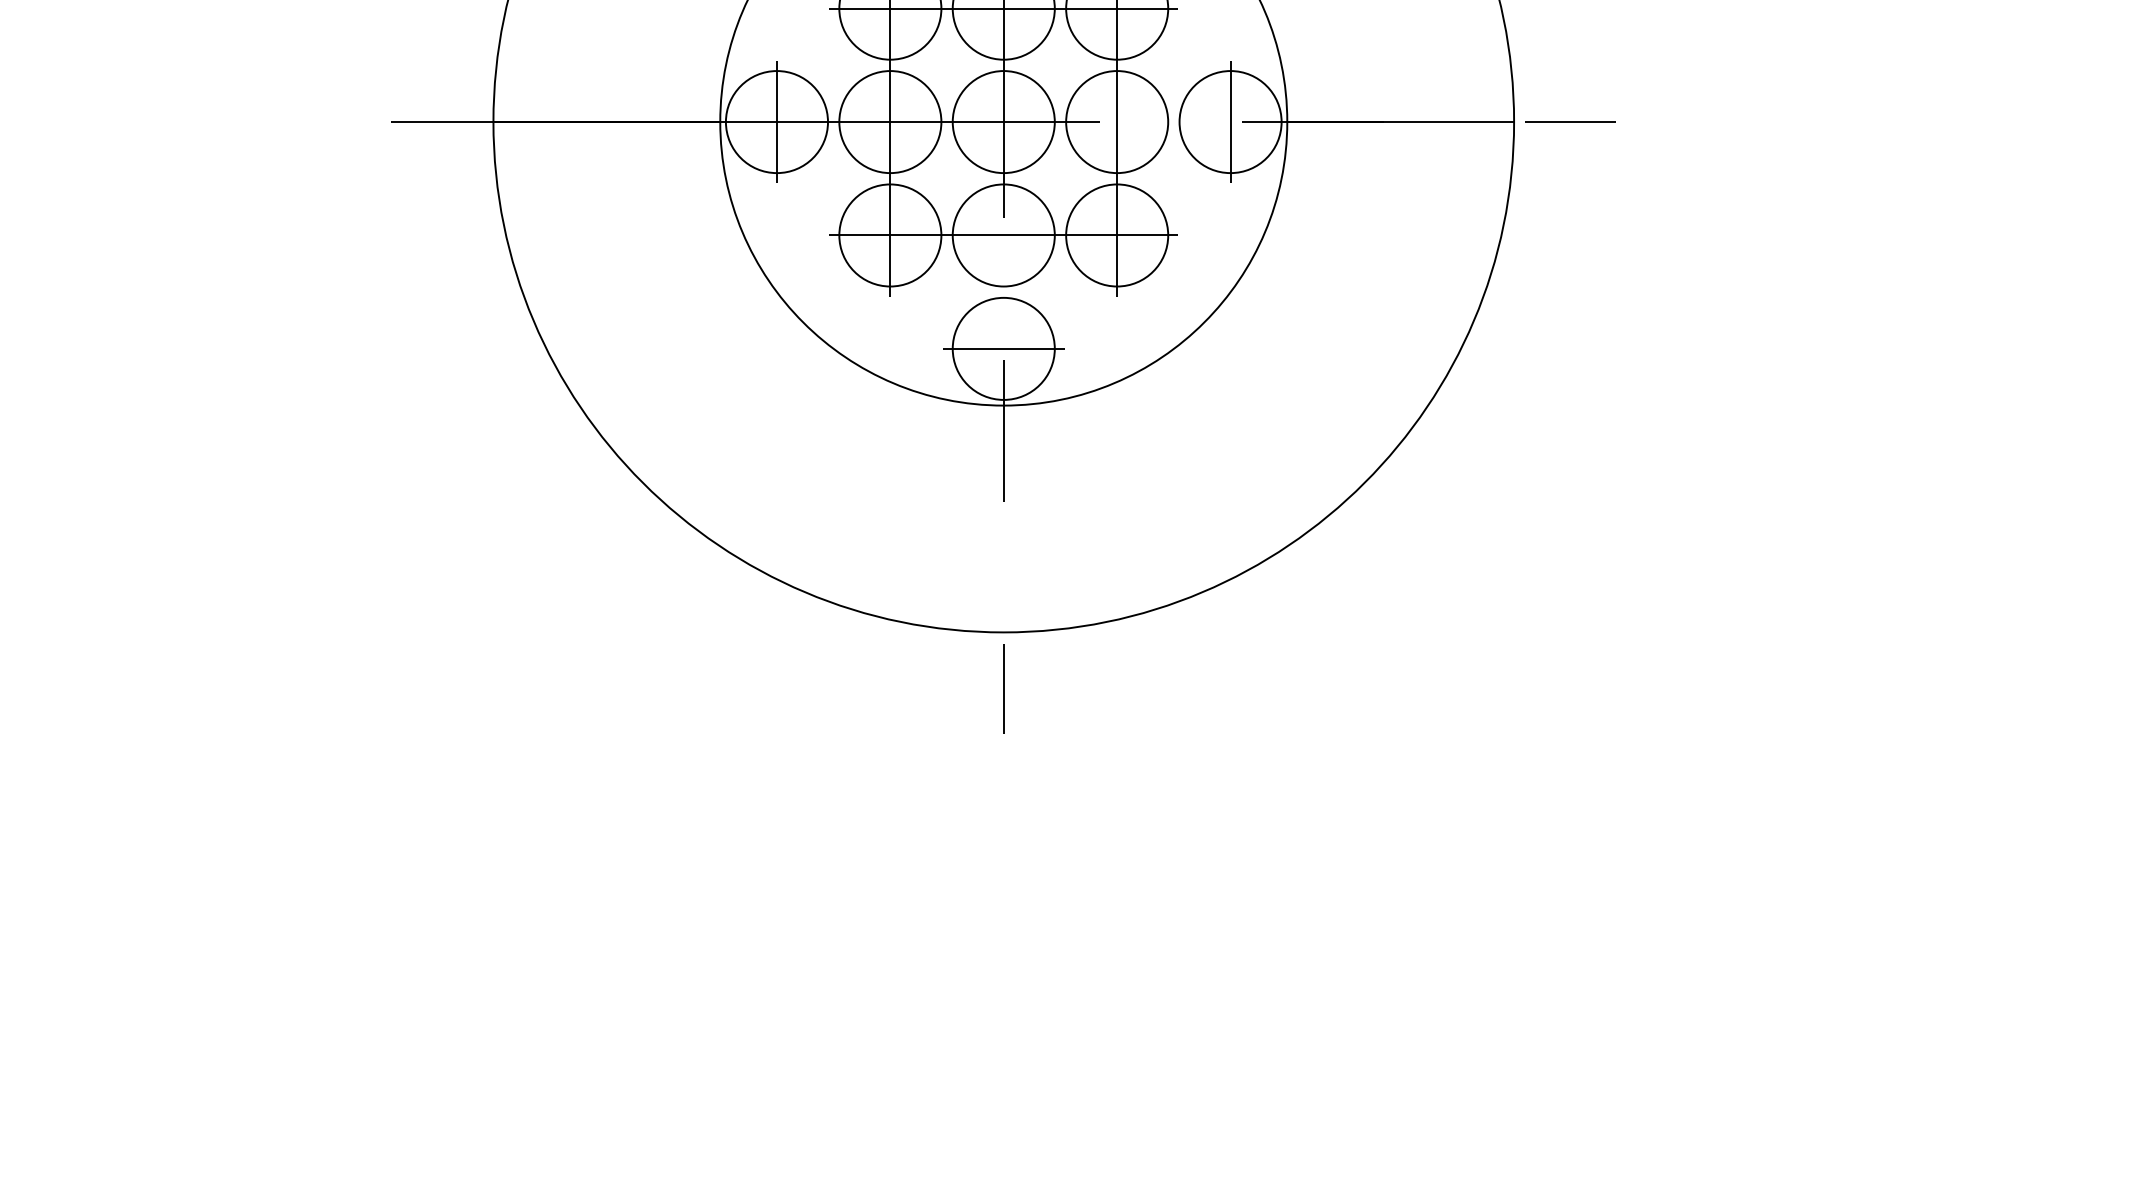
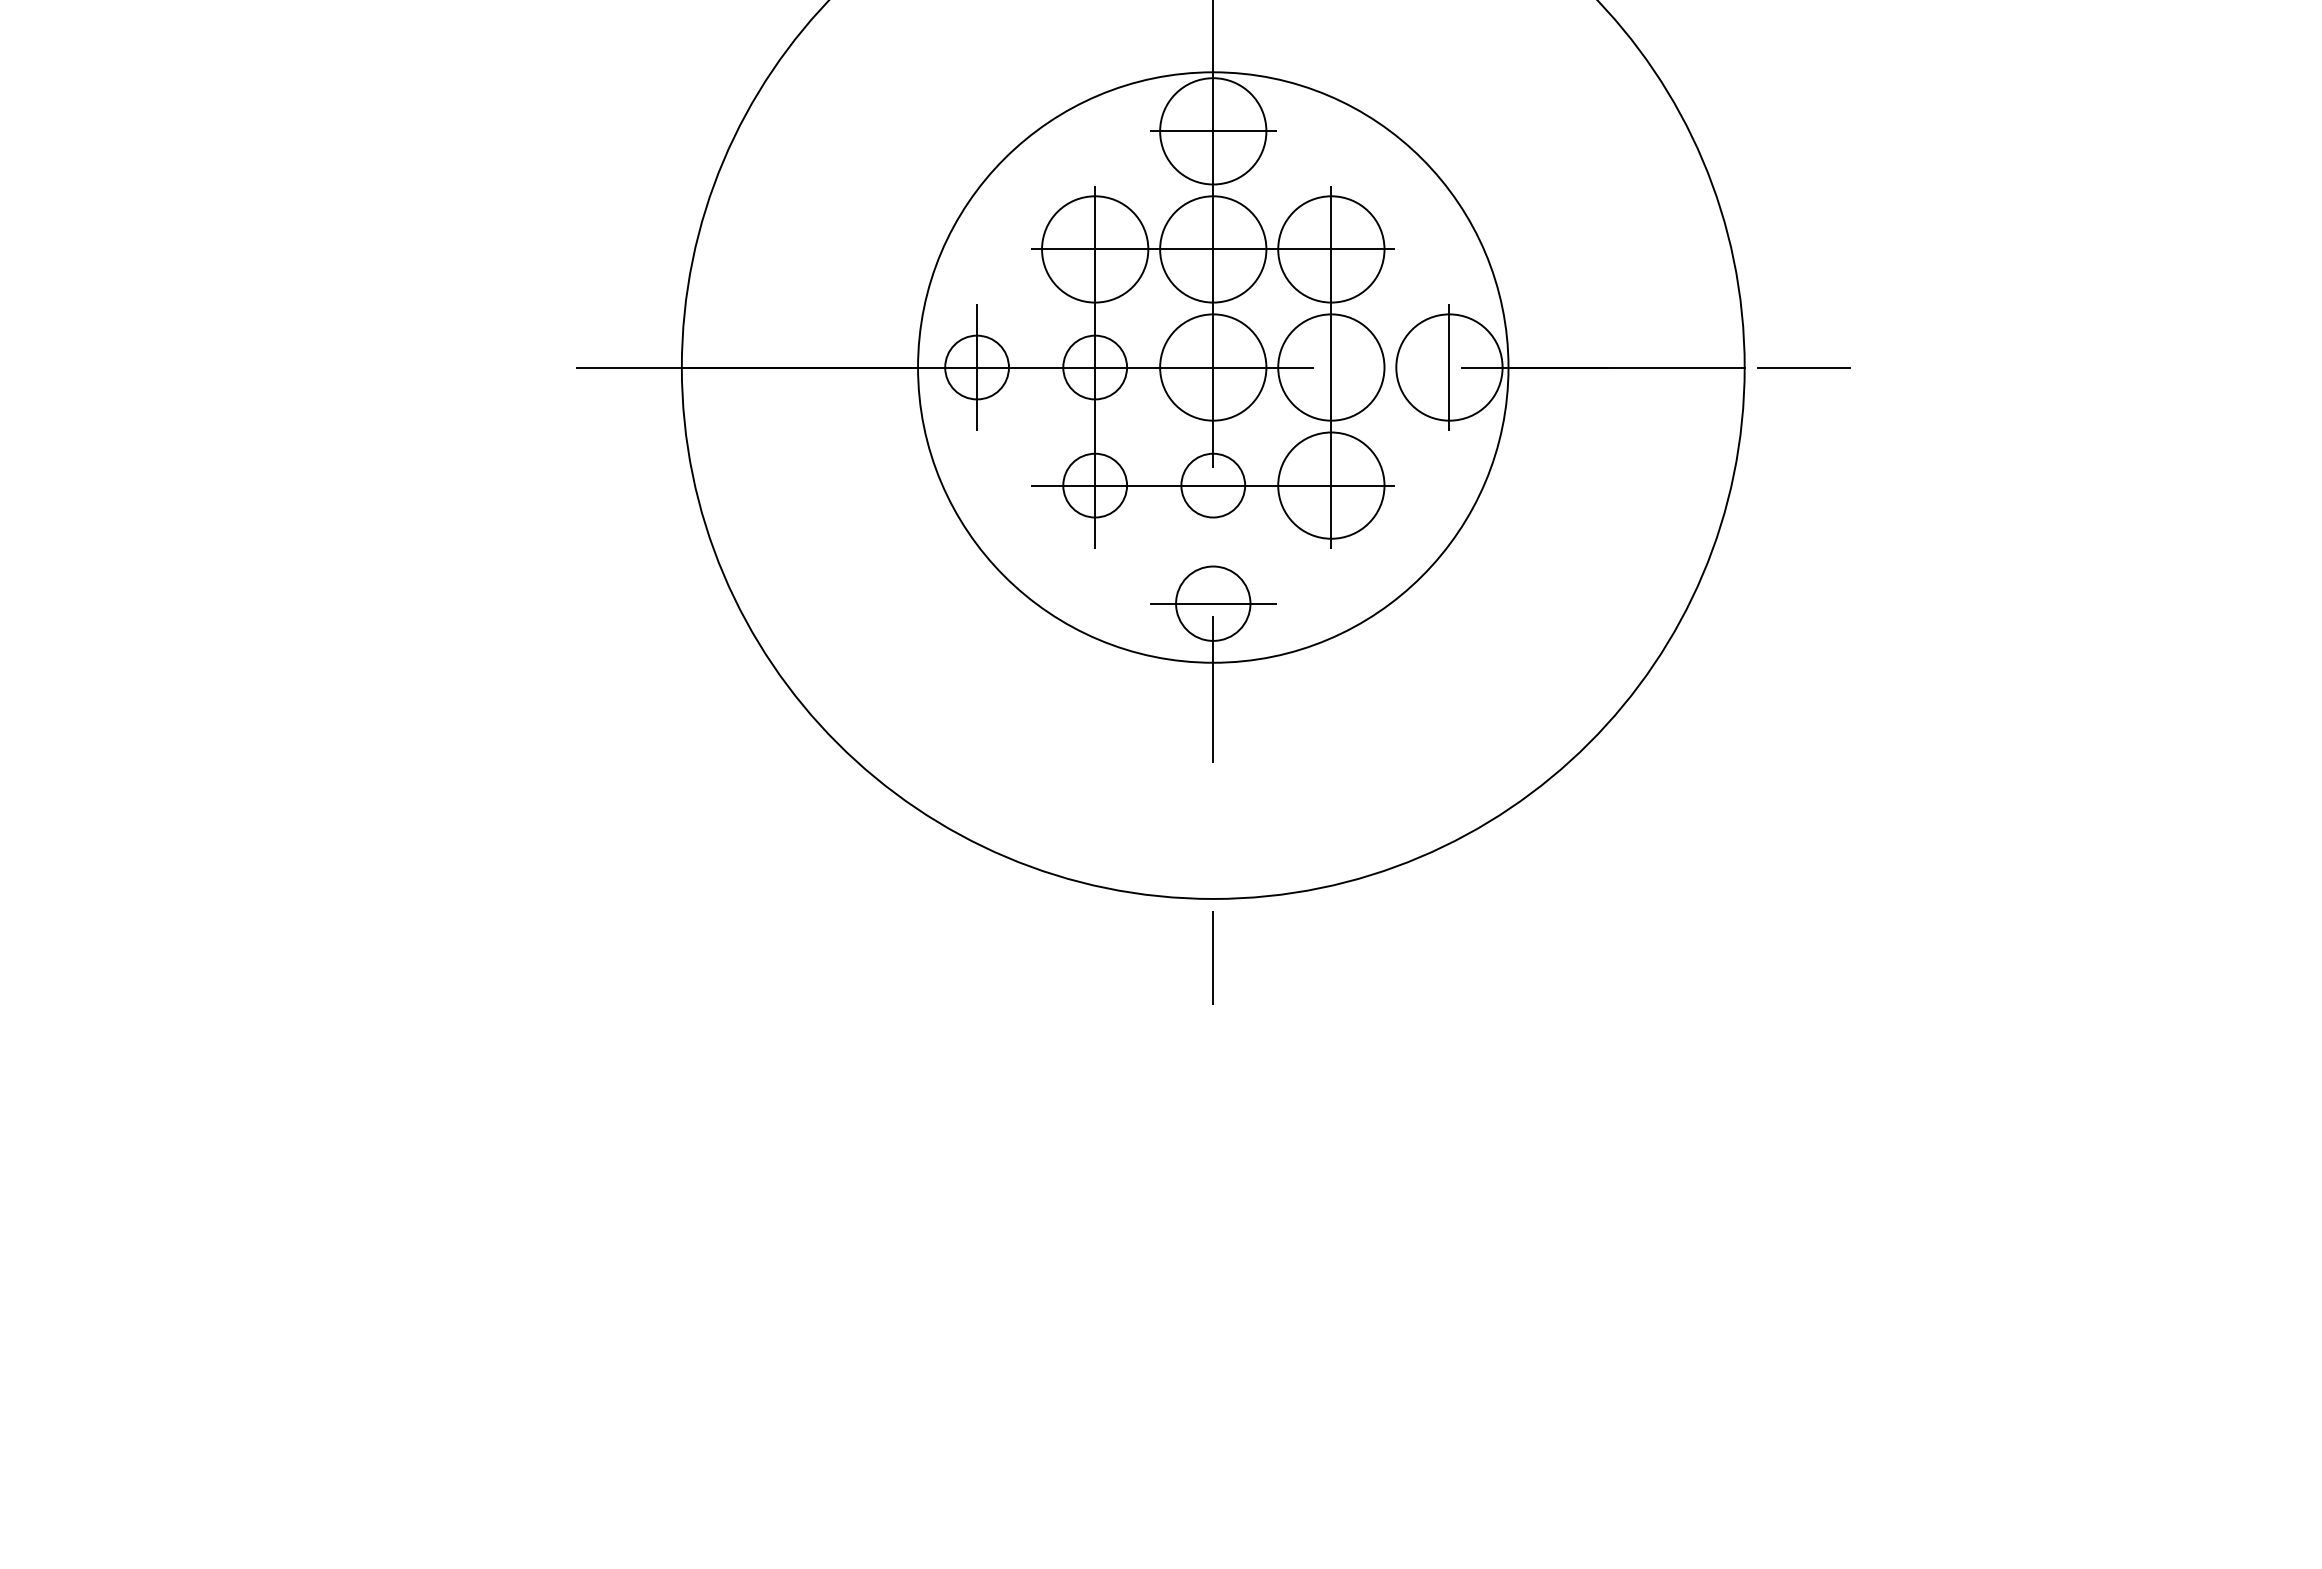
circle: (776, 122) -> (976, 367), size x0.6
circle: (890, 122) -> (1095, 367), size x0.6
circle: (890, 235) -> (1095, 485), size x0.6
circle: (1003, 235) -> (1213, 485), size x0.6
circle: (1003, 348) -> (1213, 603), size x0.7

